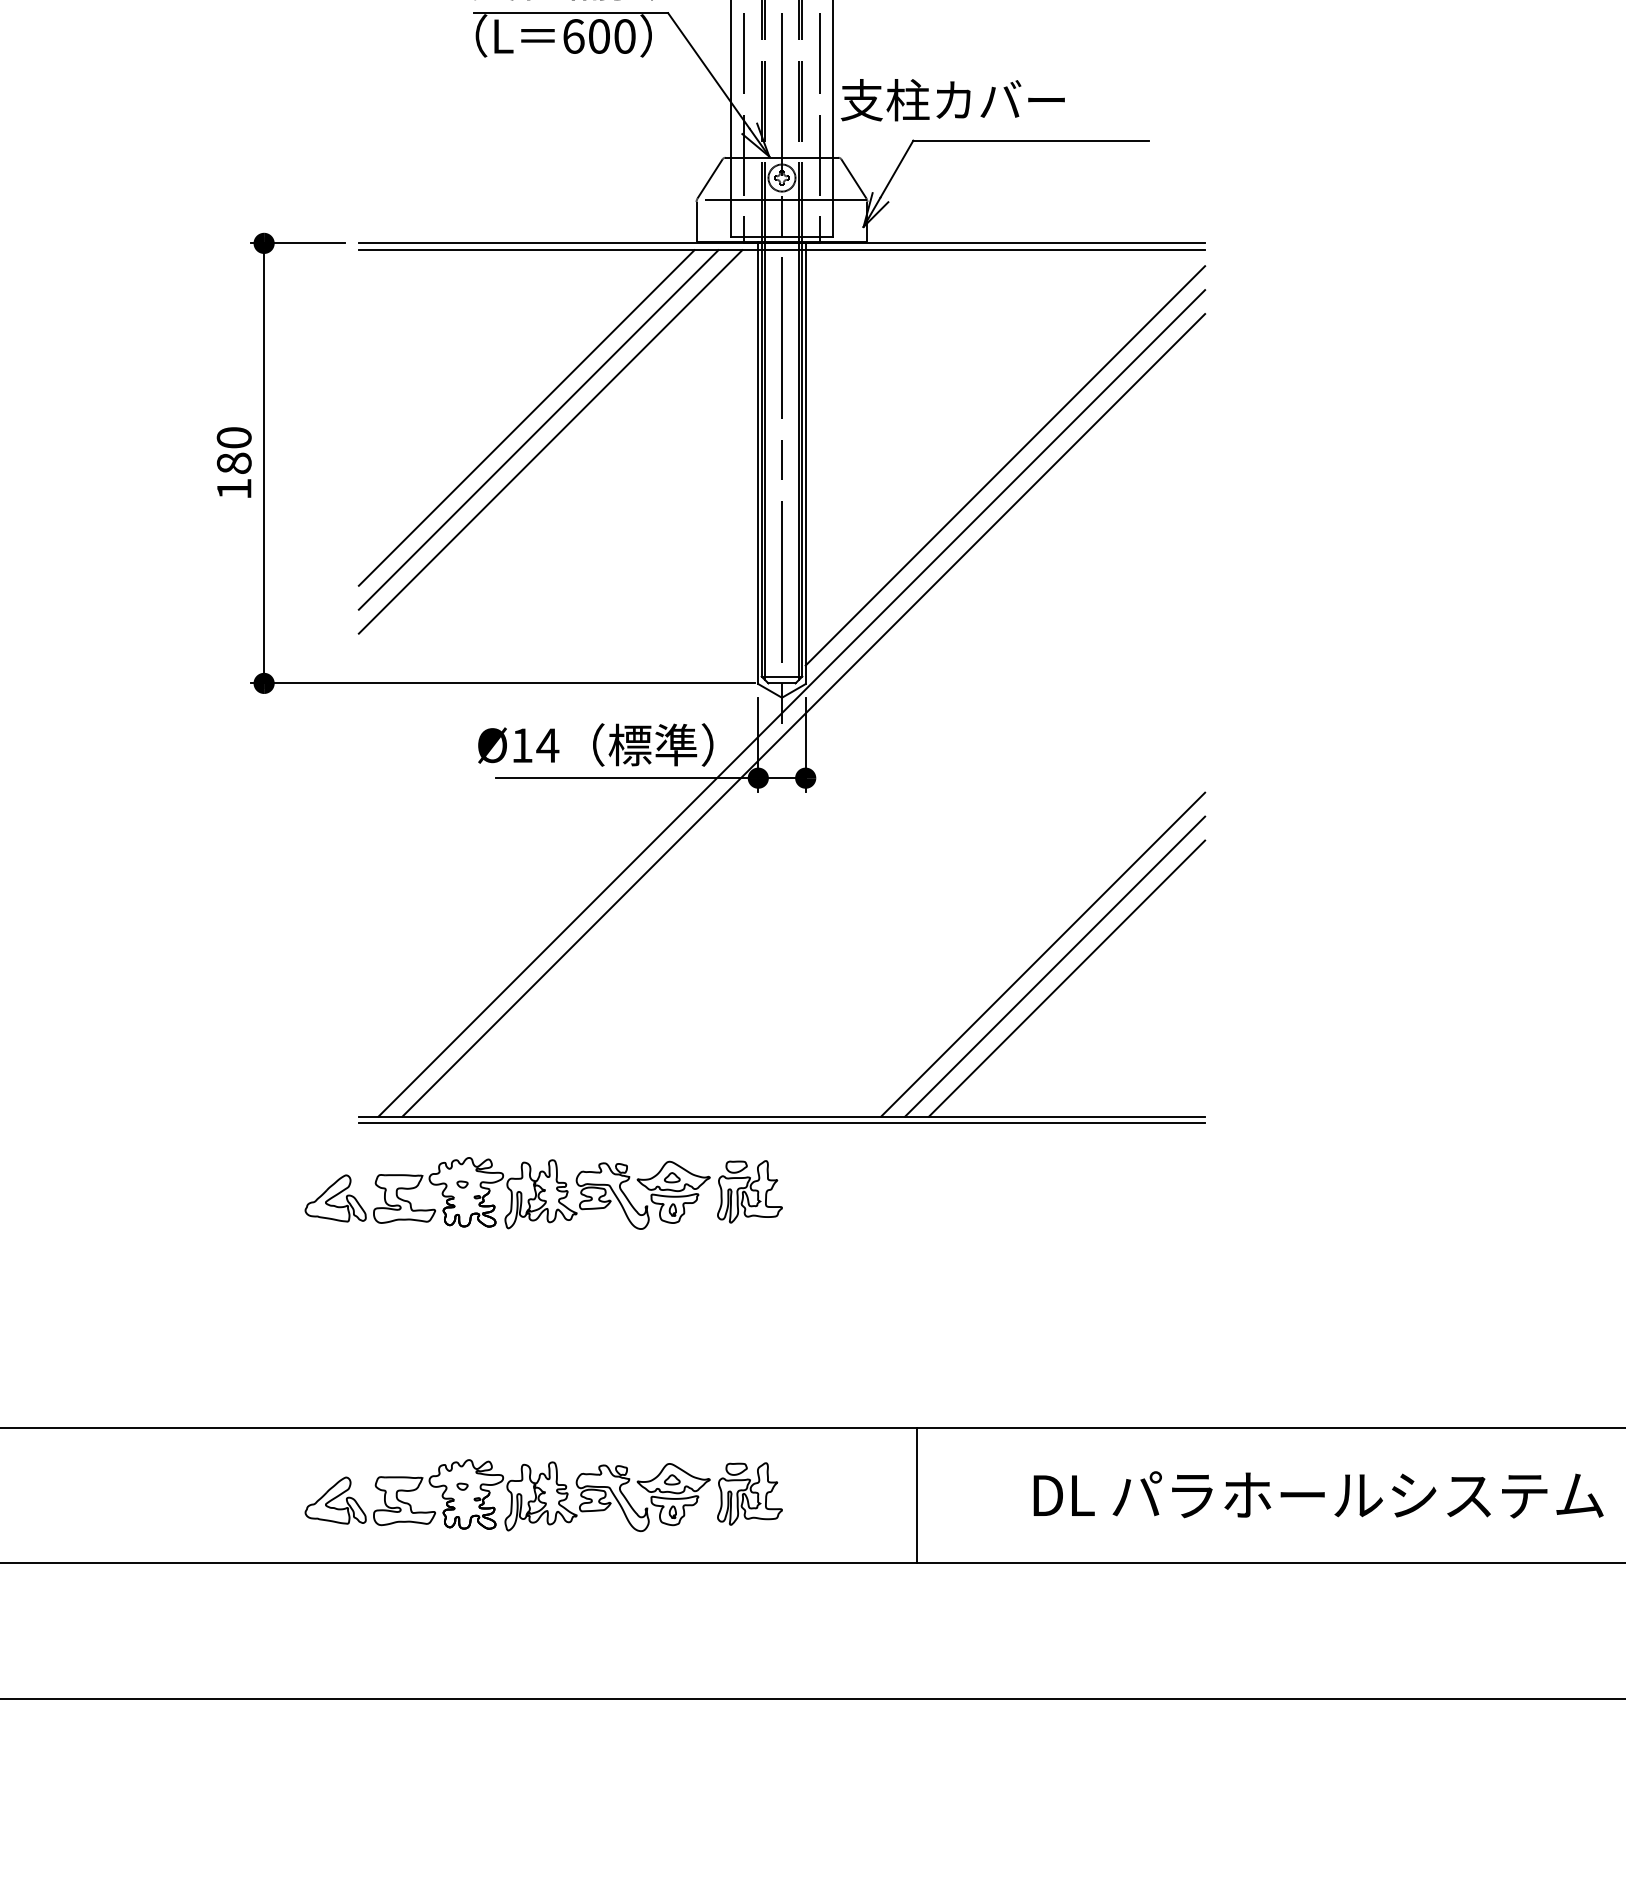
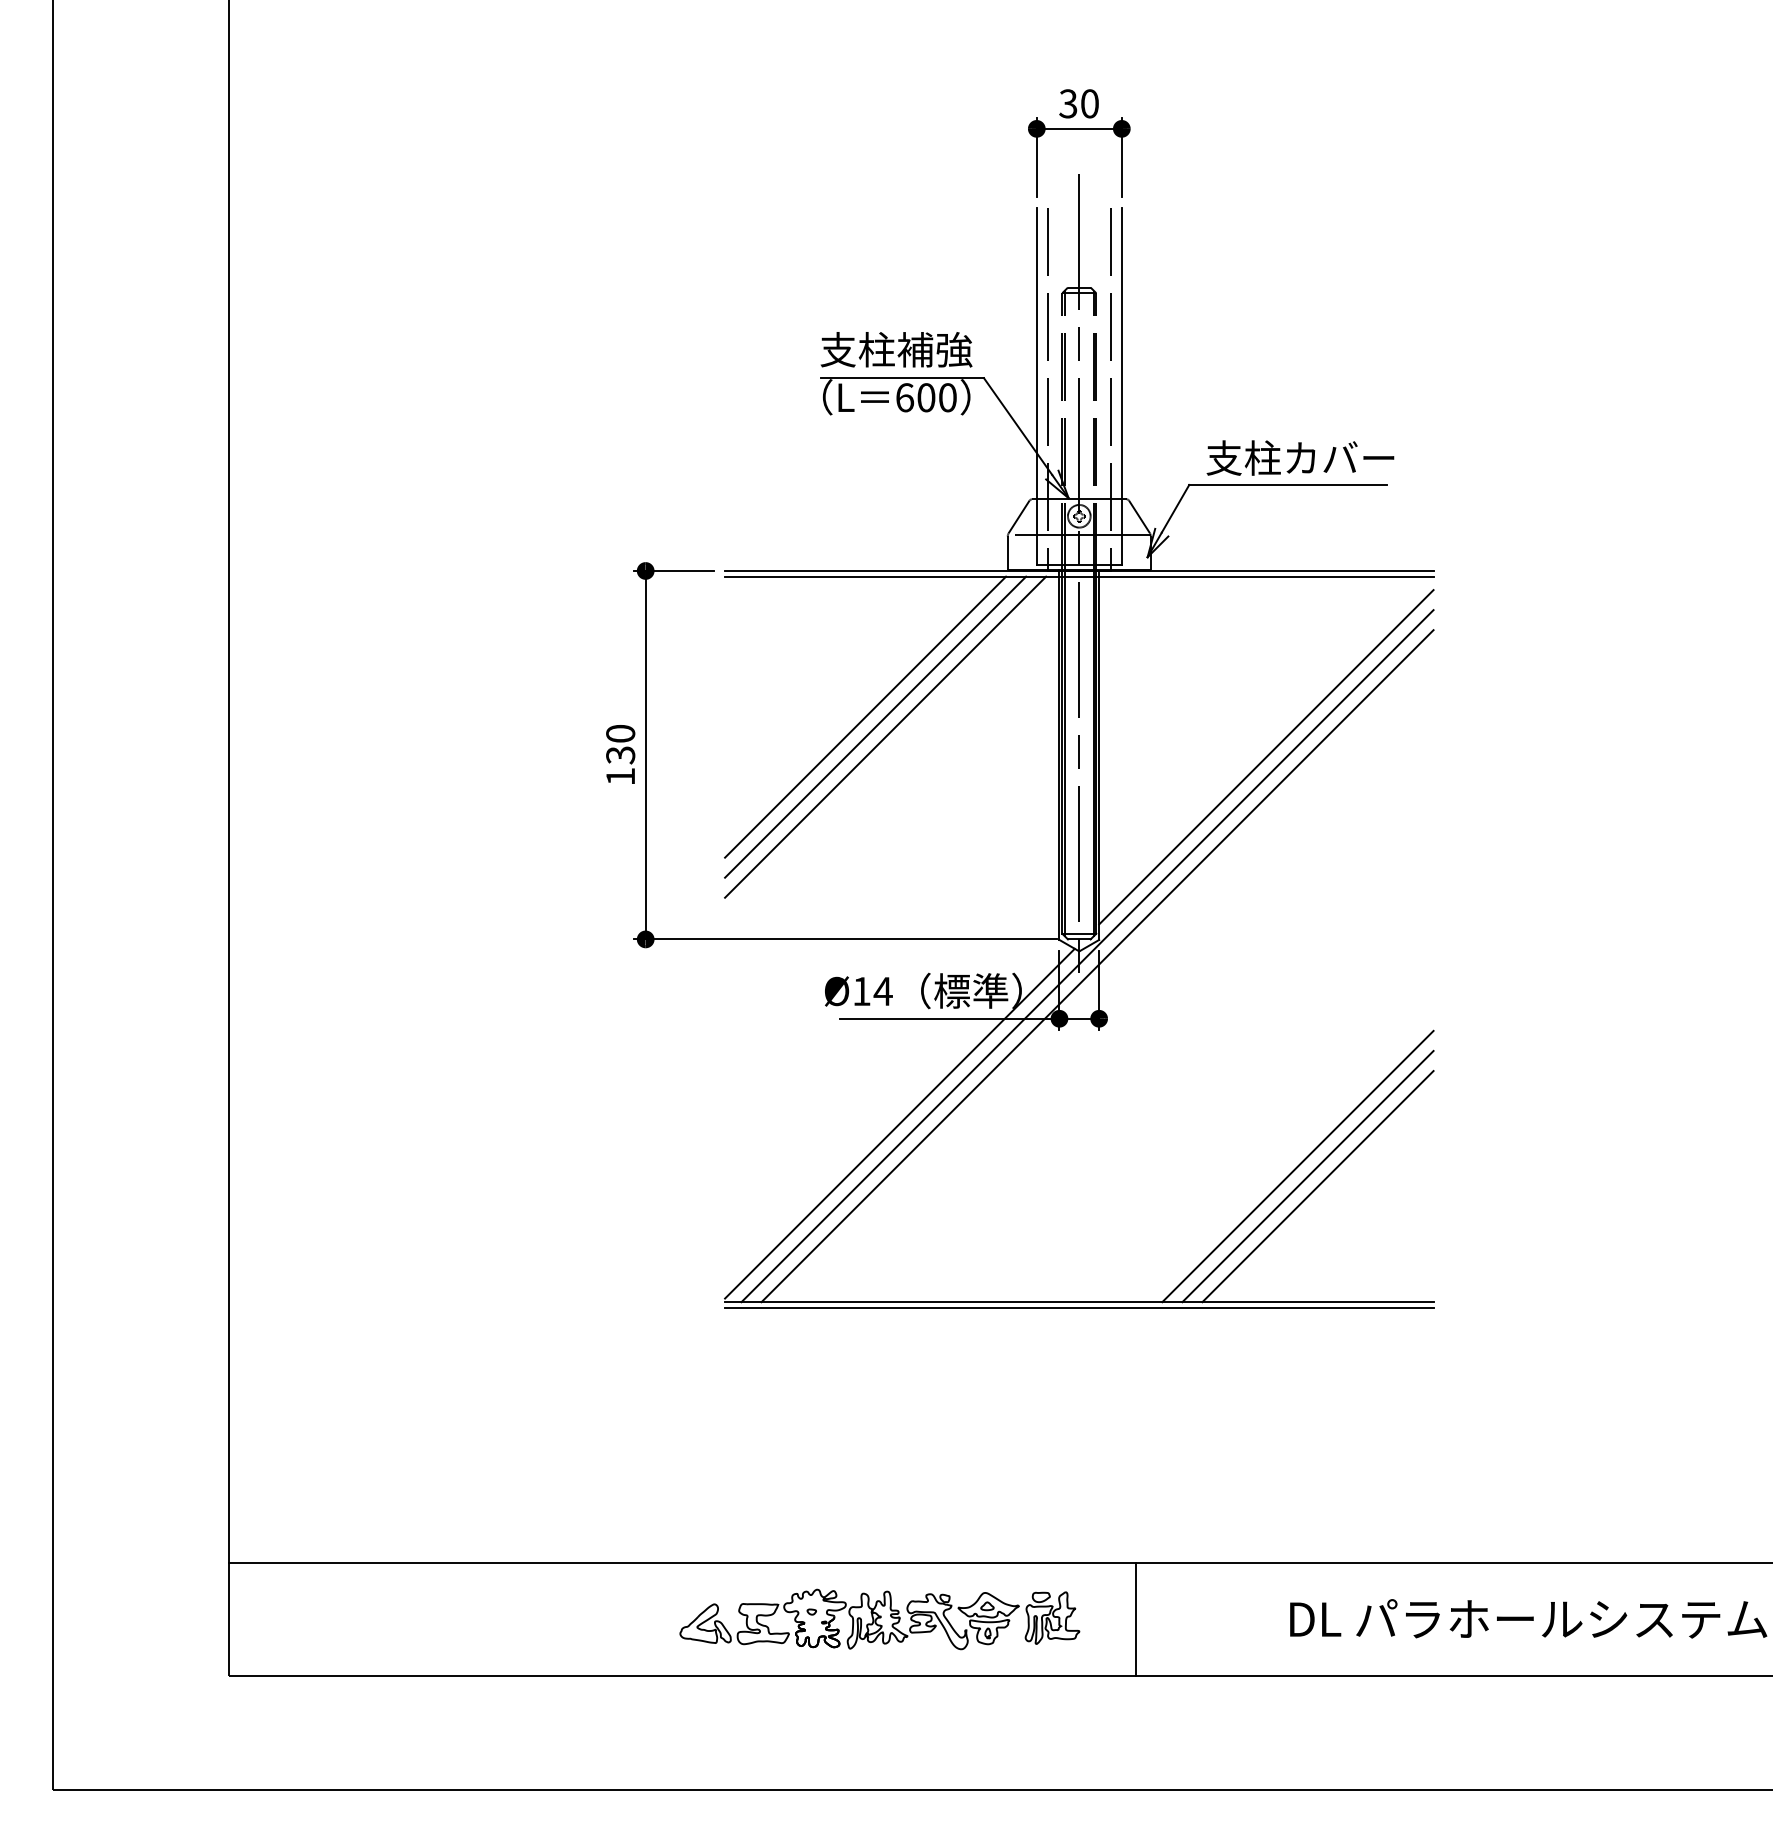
text: (953, 99) -> (1300, 457), moved
text: (234, 463) -> (620, 755), 180 -> 130
line: (567, 903) -> (899, 1123), added
part: (543, 1193) -> (879, 1366), removed
line: (915, 1495) -> (1135, 1619), moved

